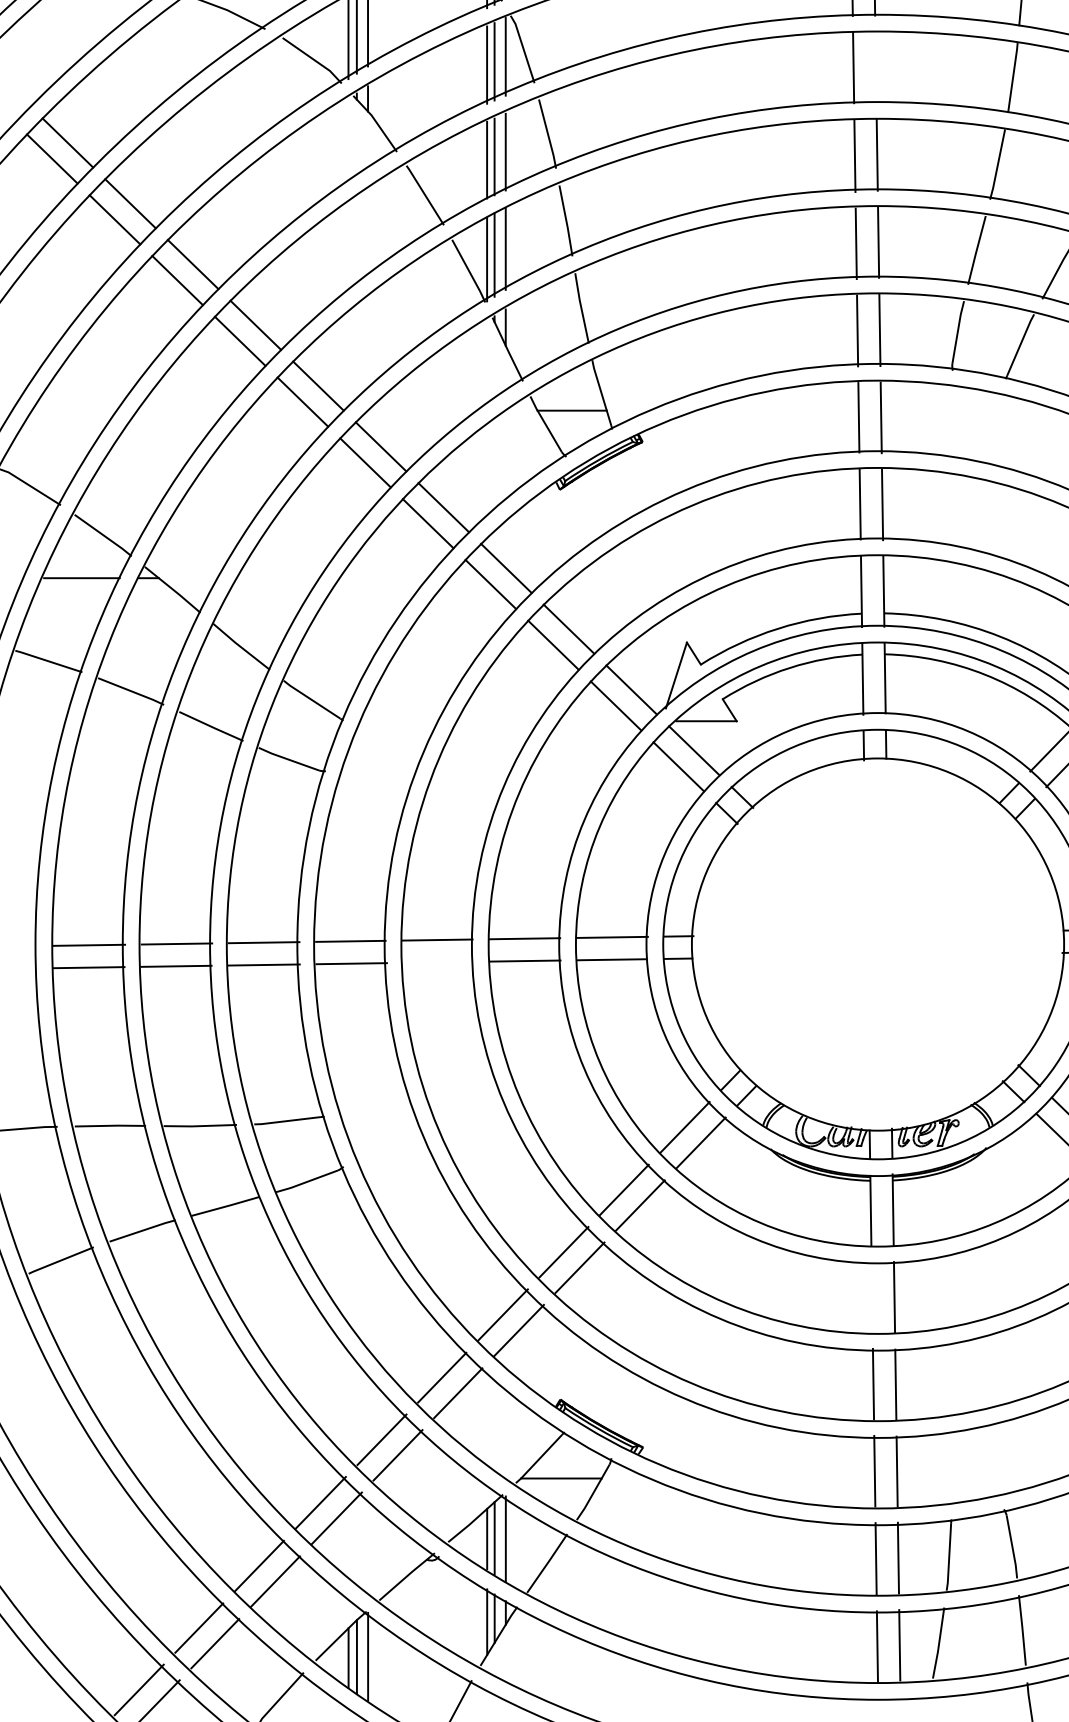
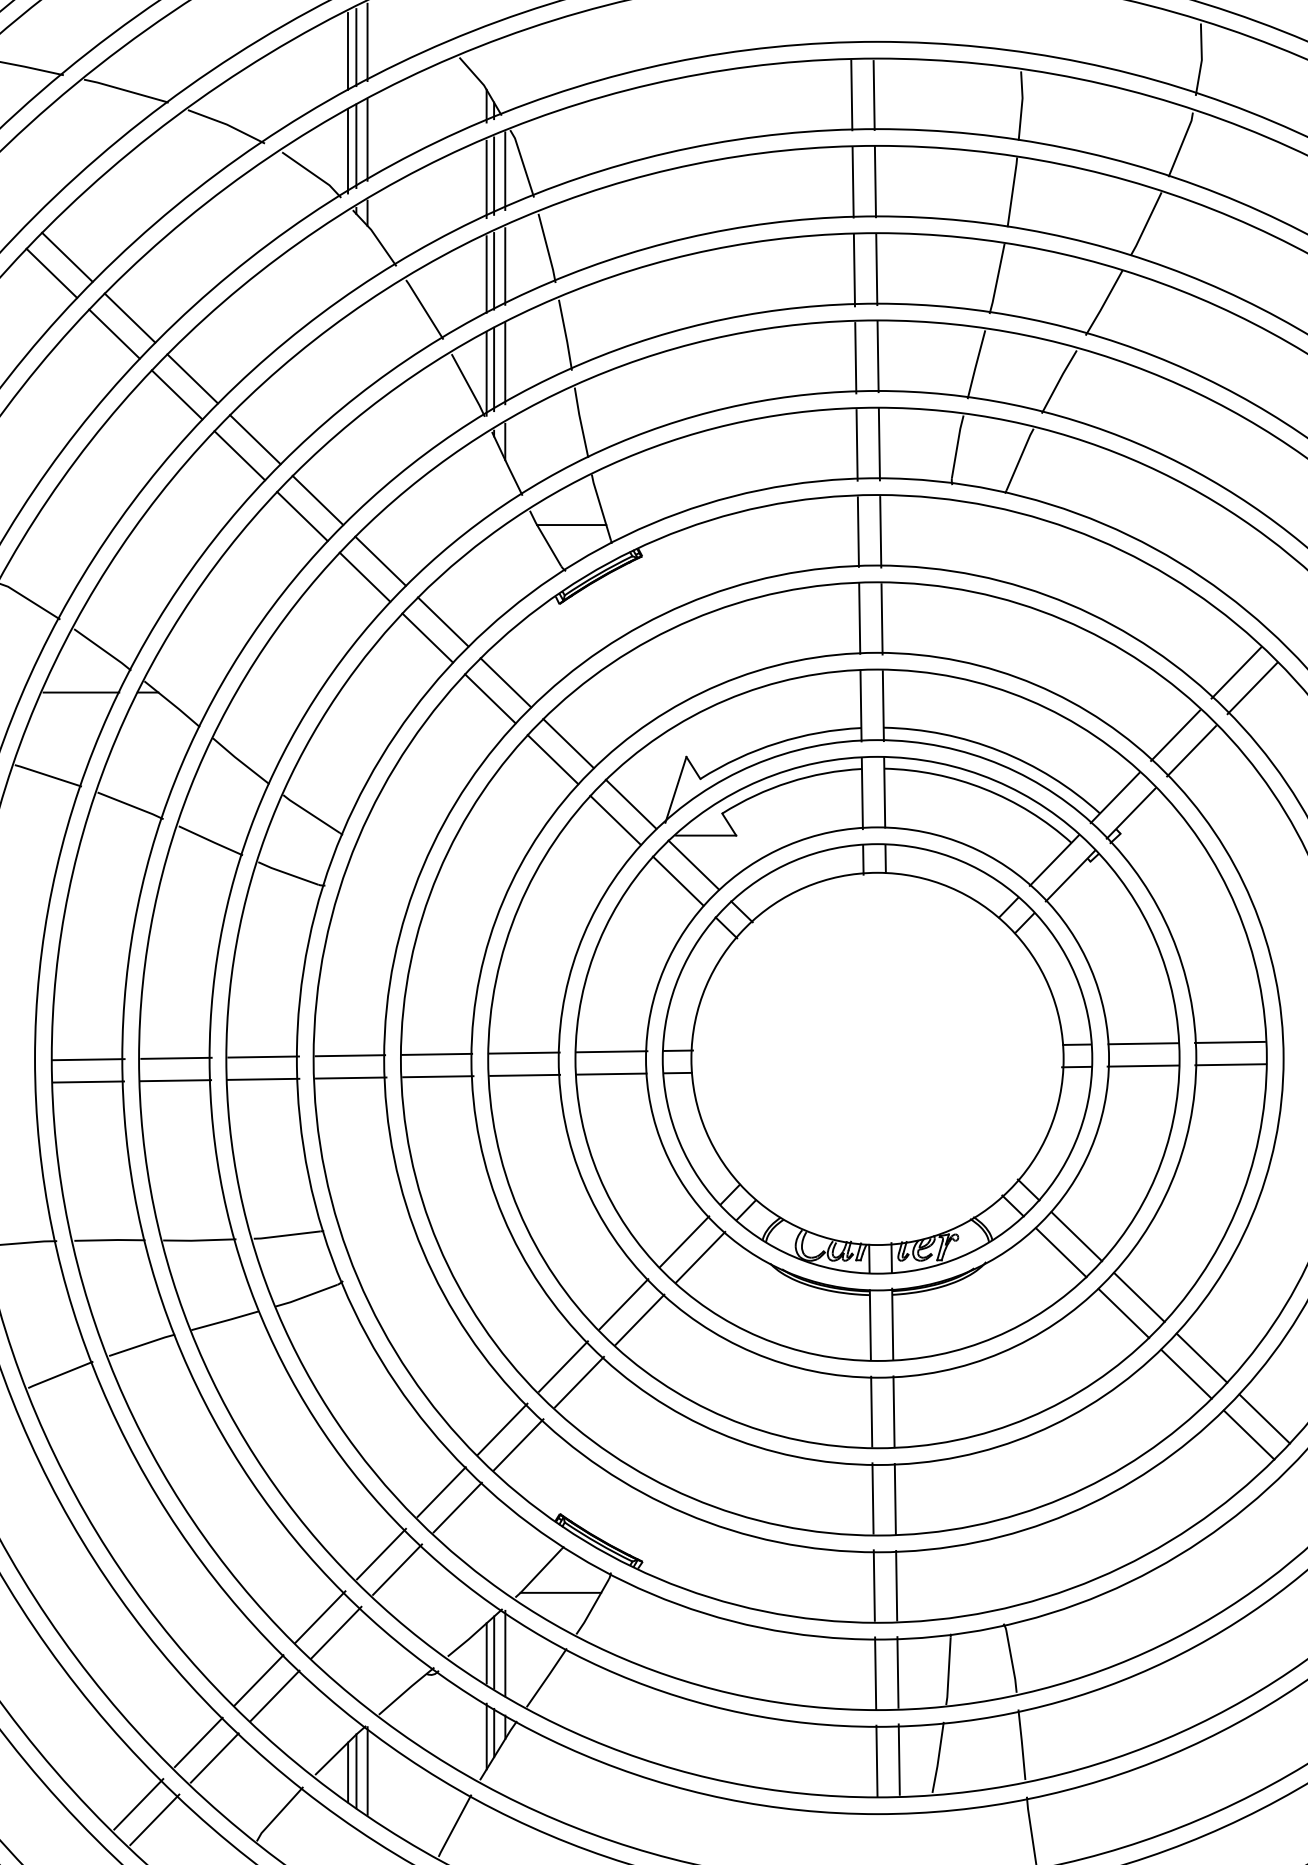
line: (874, 67) -> (874, 181), added
line: (438, 962) -> (438, 1076), added
line: (871, 1297) -> (871, 1411), added

